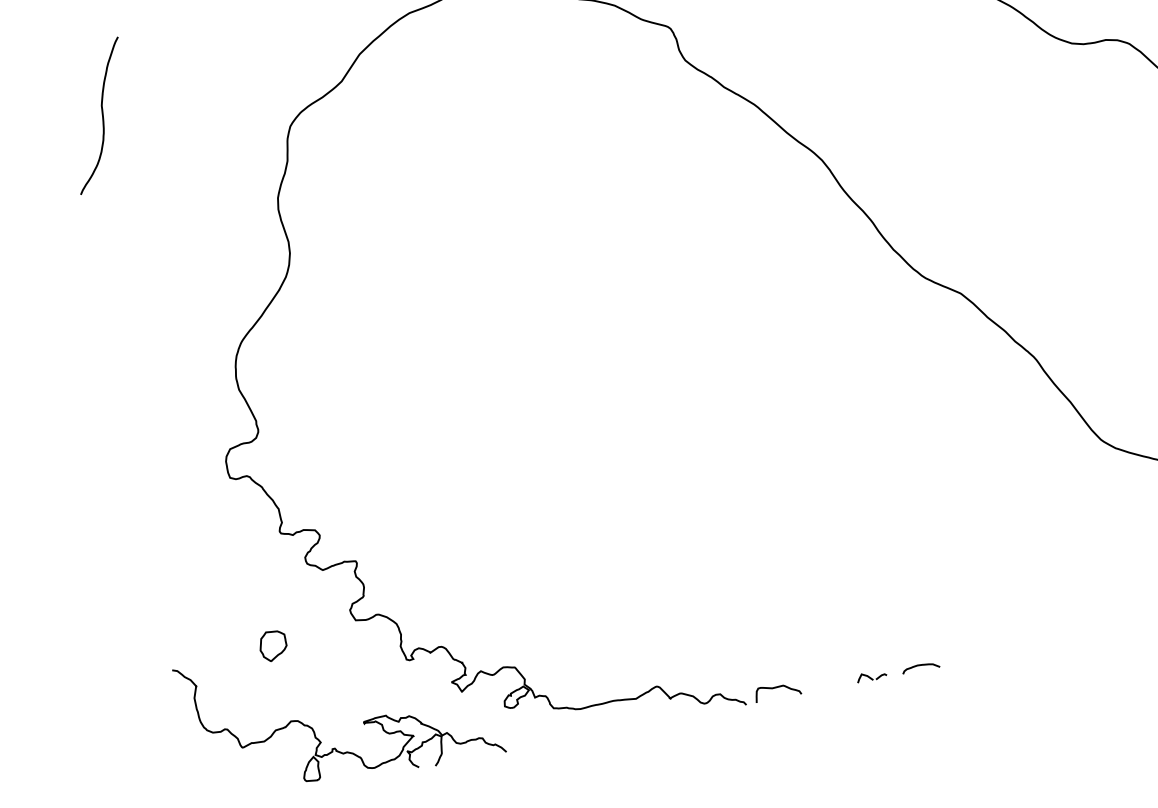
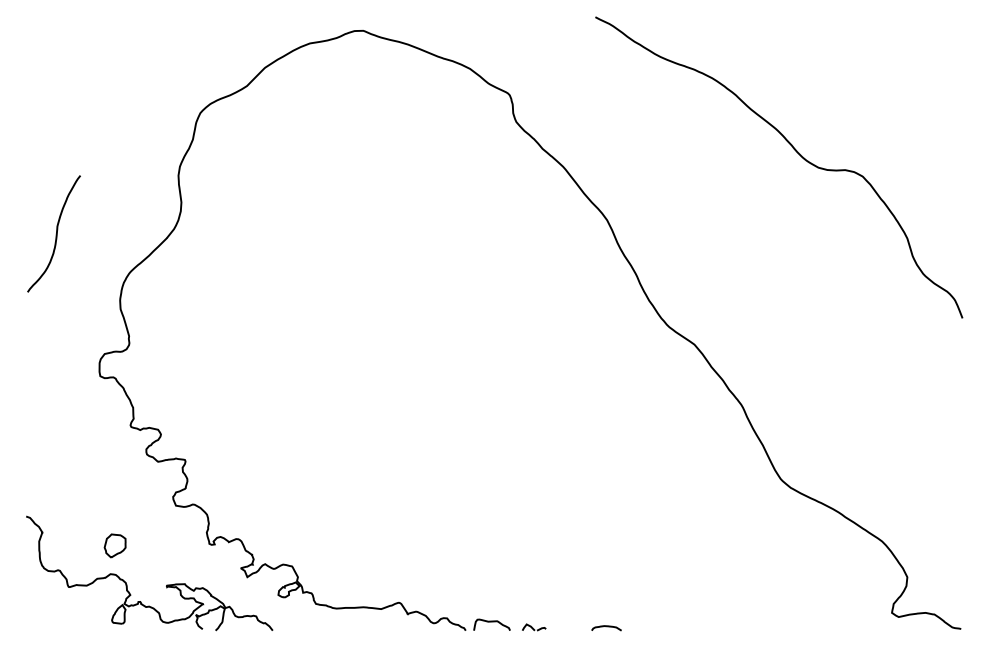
curve: (101, 116) -> (55, 234), moved
part: (272, 645) -> (114, 545), moved
part: (872, 676) -> (534, 627), moved

